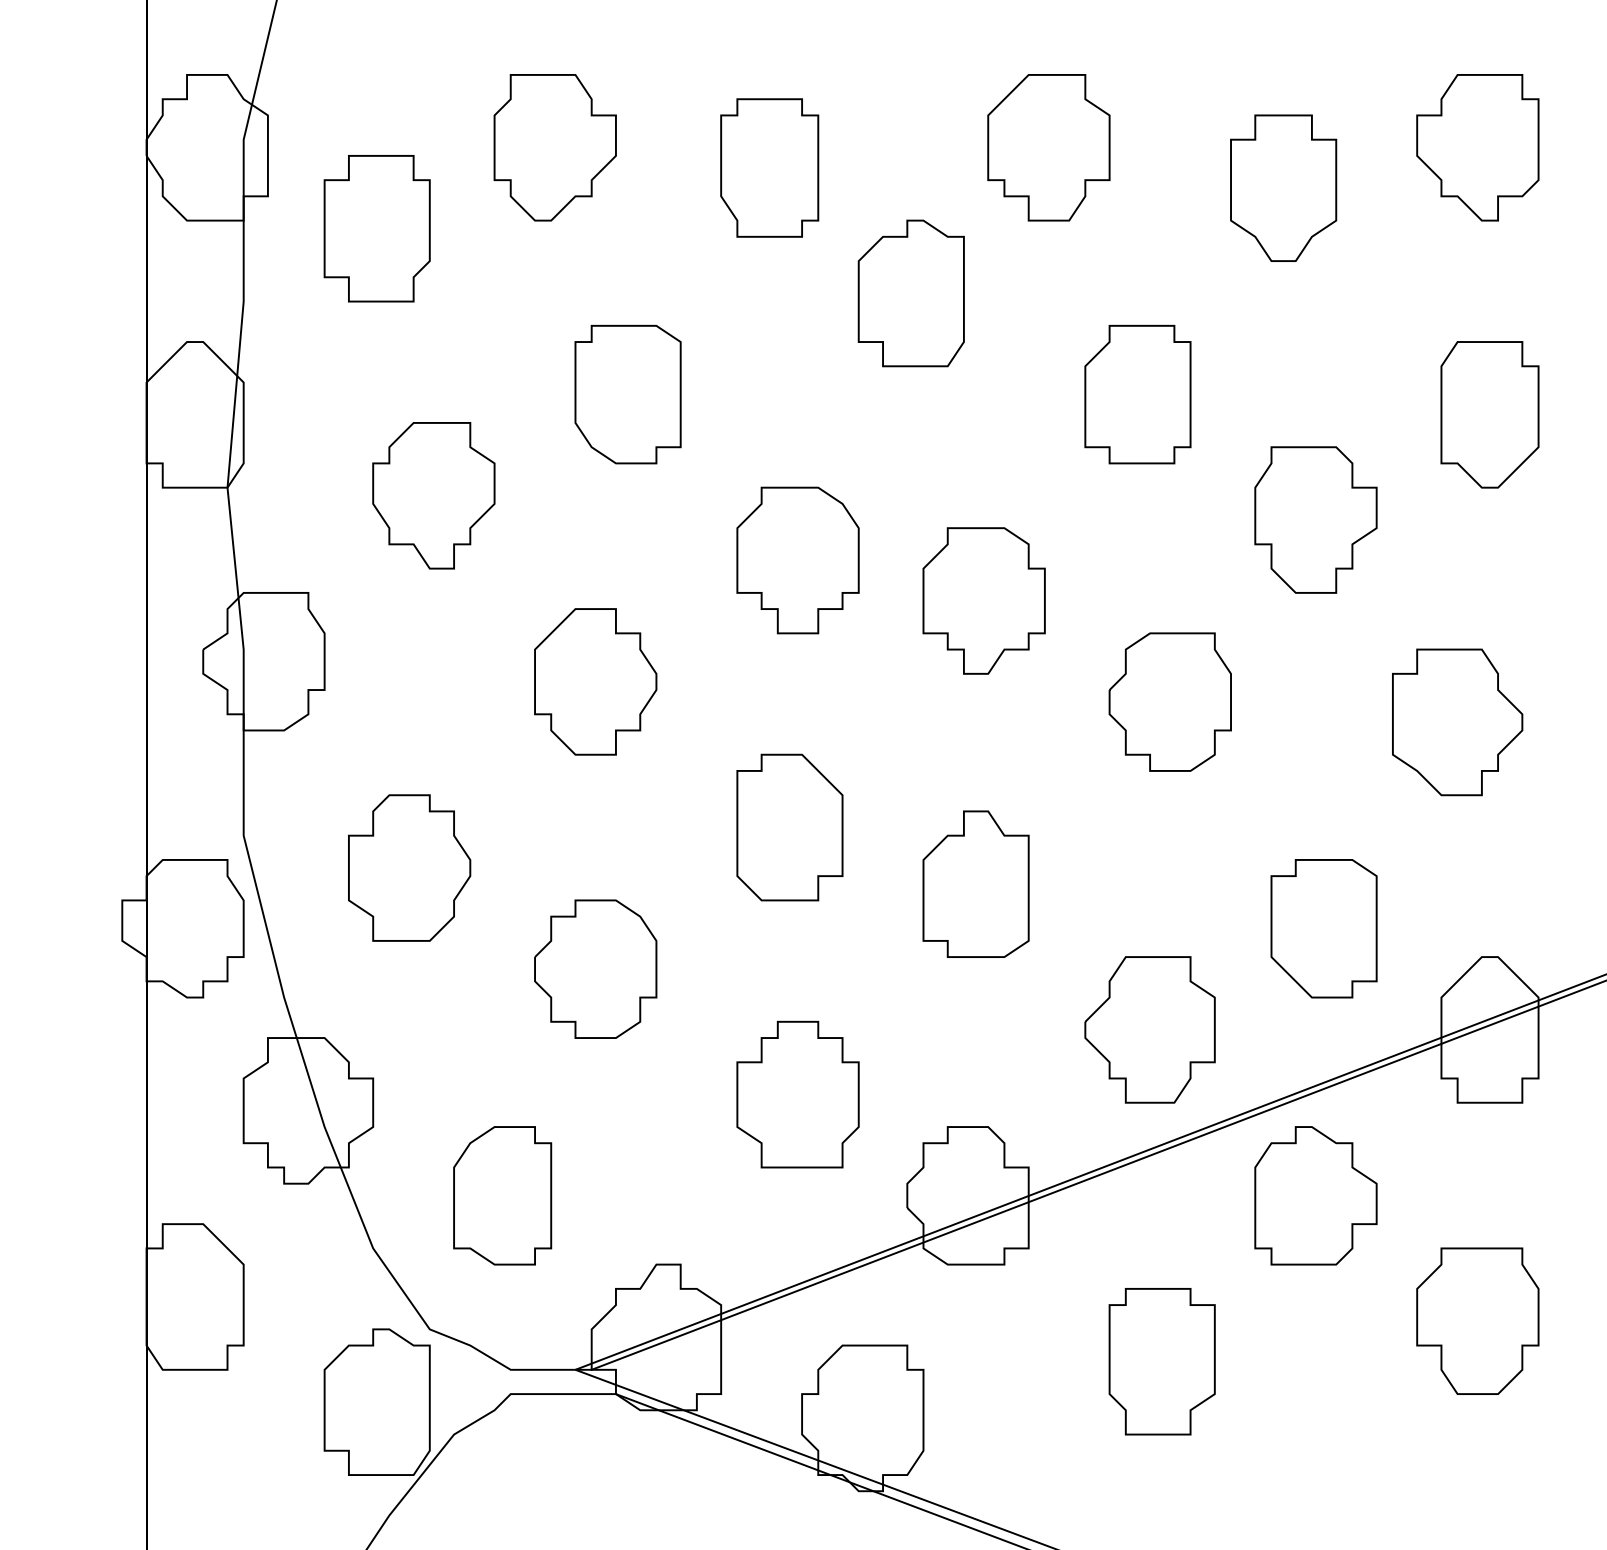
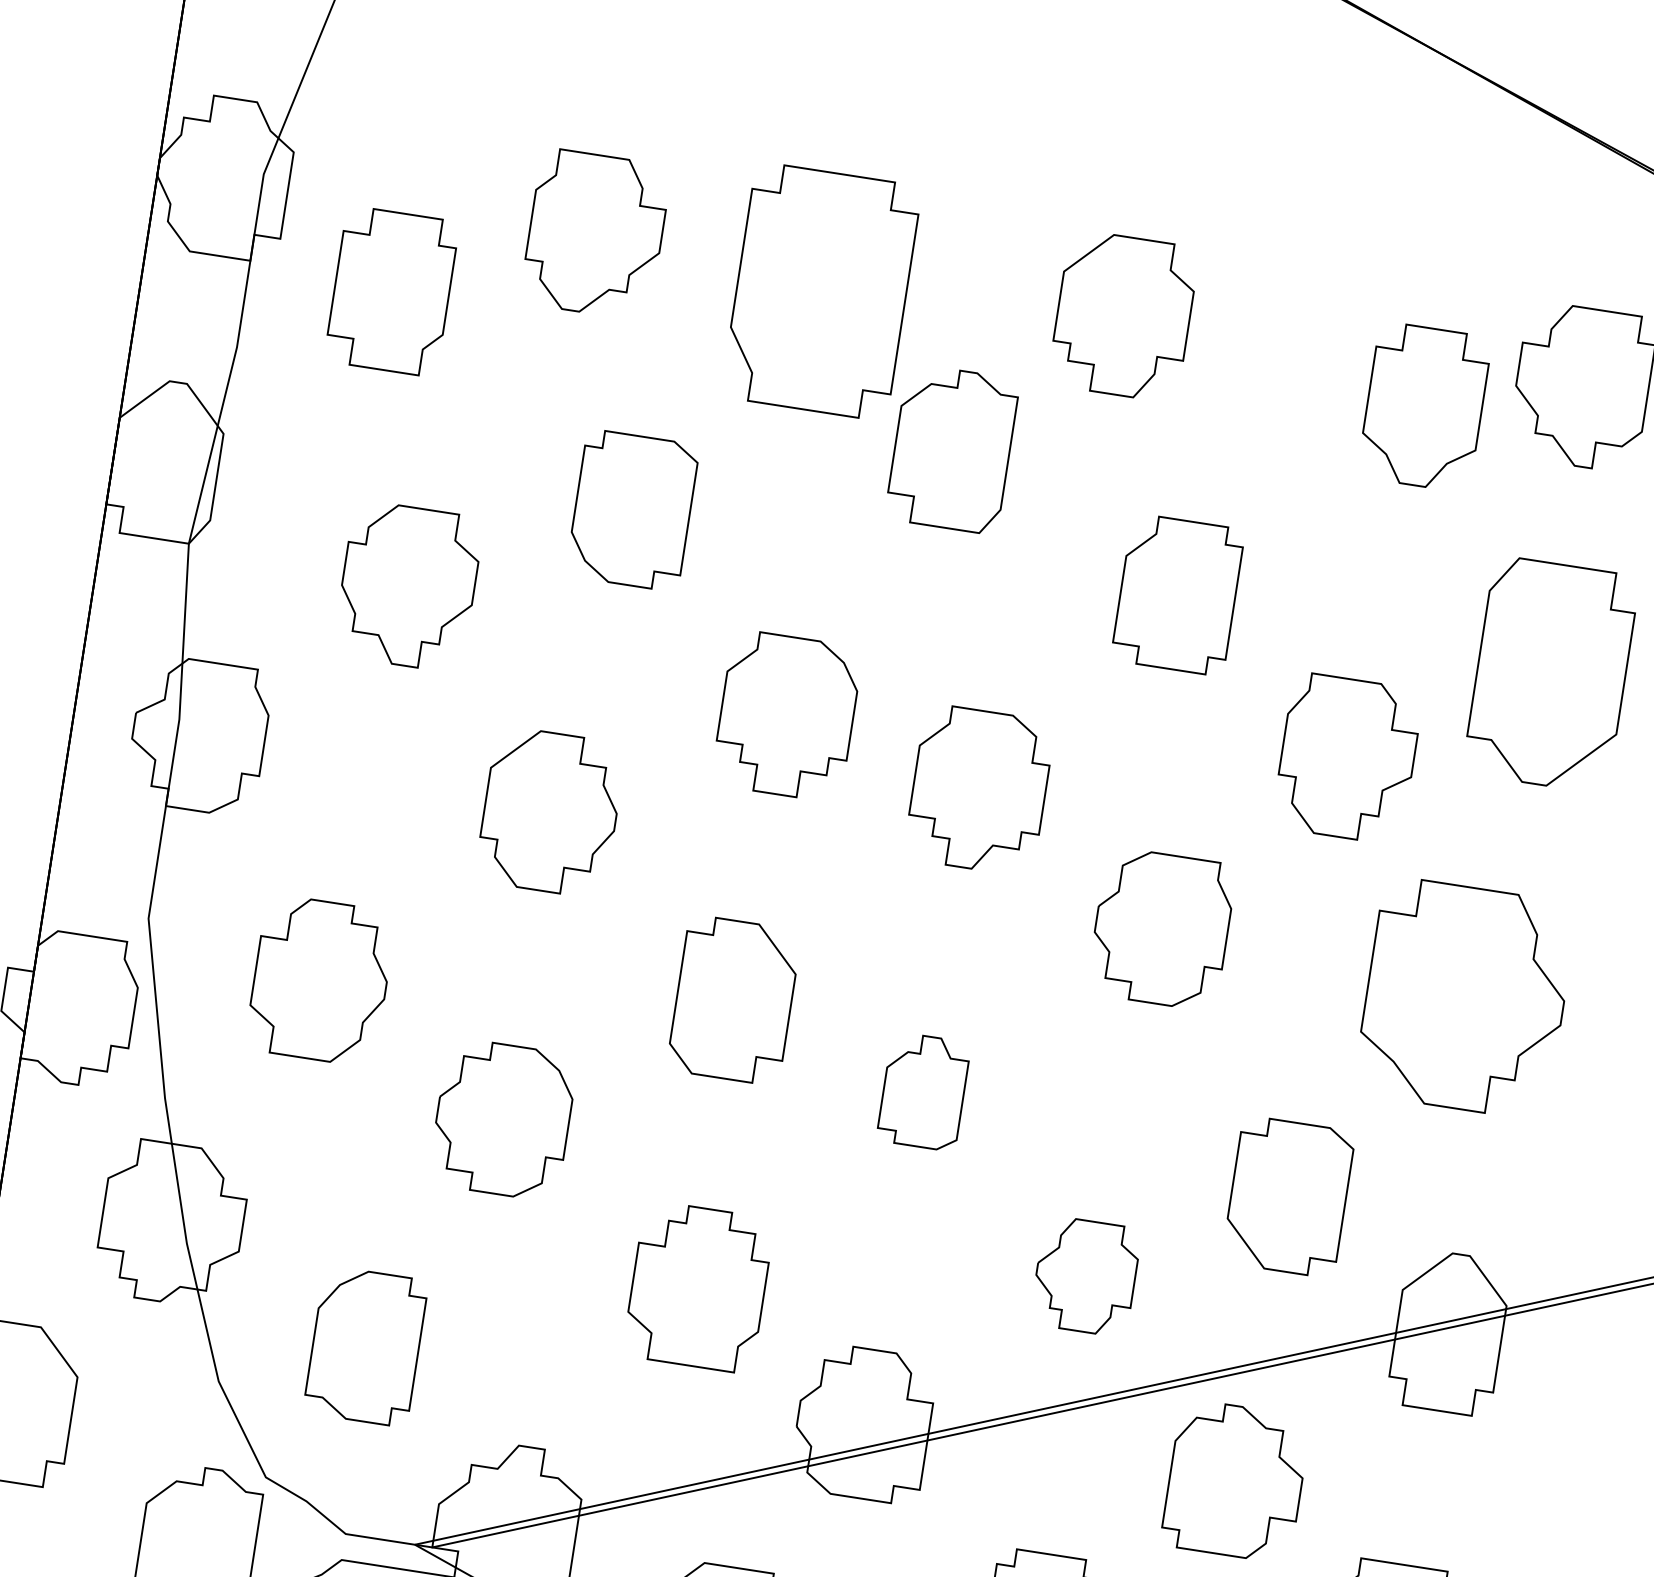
part: (769, 167) -> (821, 291), size x1.6
part: (1283, 187) -> (1424, 406), moved
part: (1489, 414) -> (1550, 674), size x1.4
part: (1457, 722) -> (1465, 998), size x1.4
part: (975, 883) -> (923, 1090), size x0.7
part: (1149, 1029) -> (1085, 1275), size x0.7

